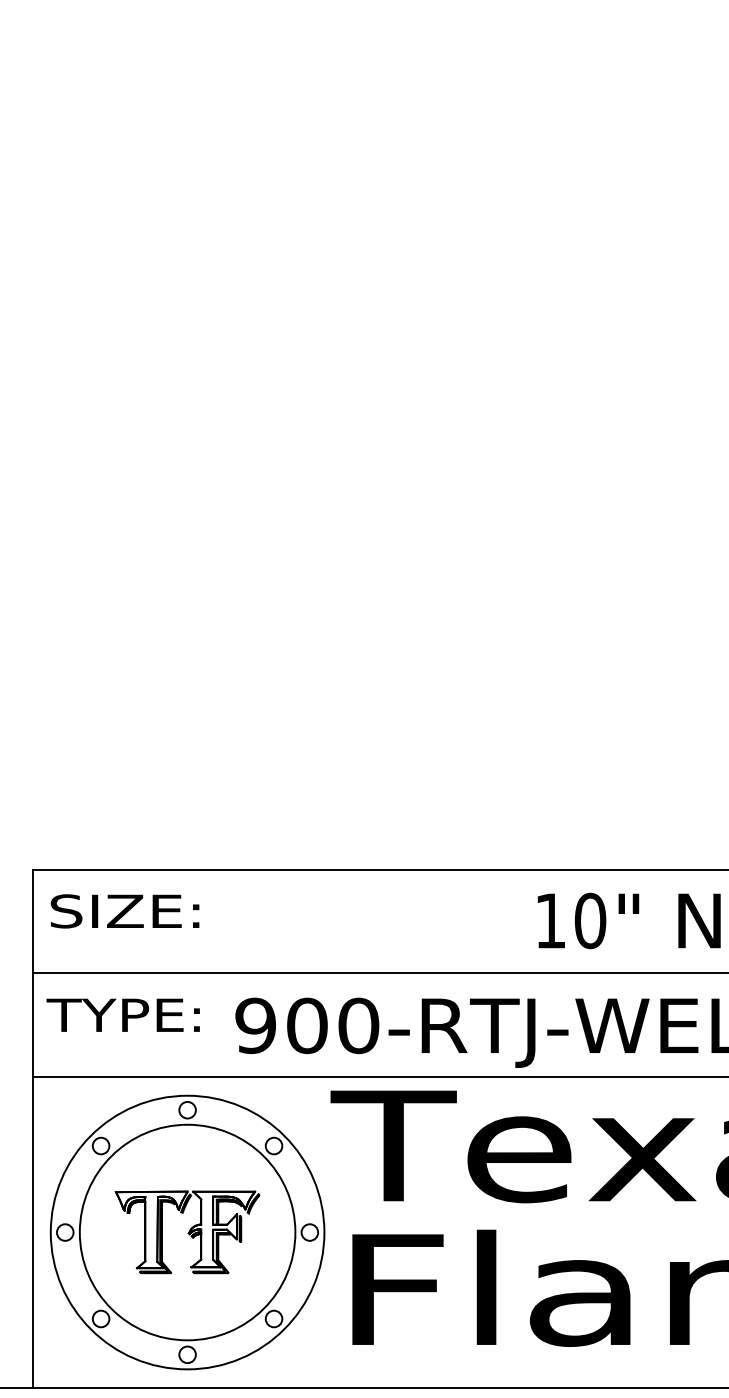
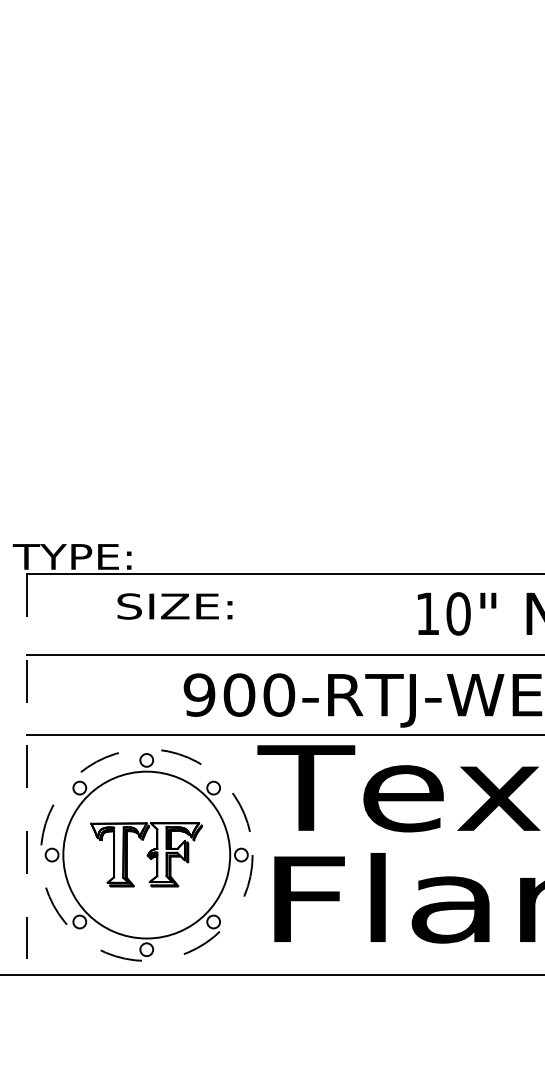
text: (124, 911) -> (174, 606), moved
text: (122, 1014) -> (71, 556), moved
line: (32, 1129) -> (26, 775), solid -> dashed
circle: (187, 1232) -> (146, 855), solid -> dashed

